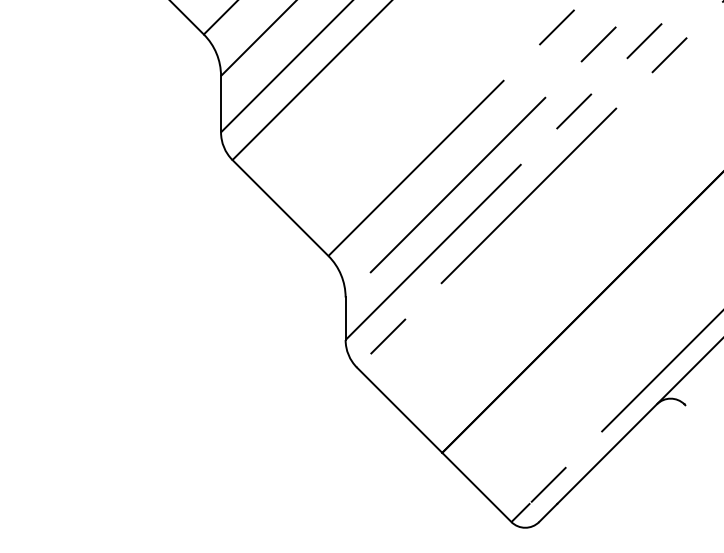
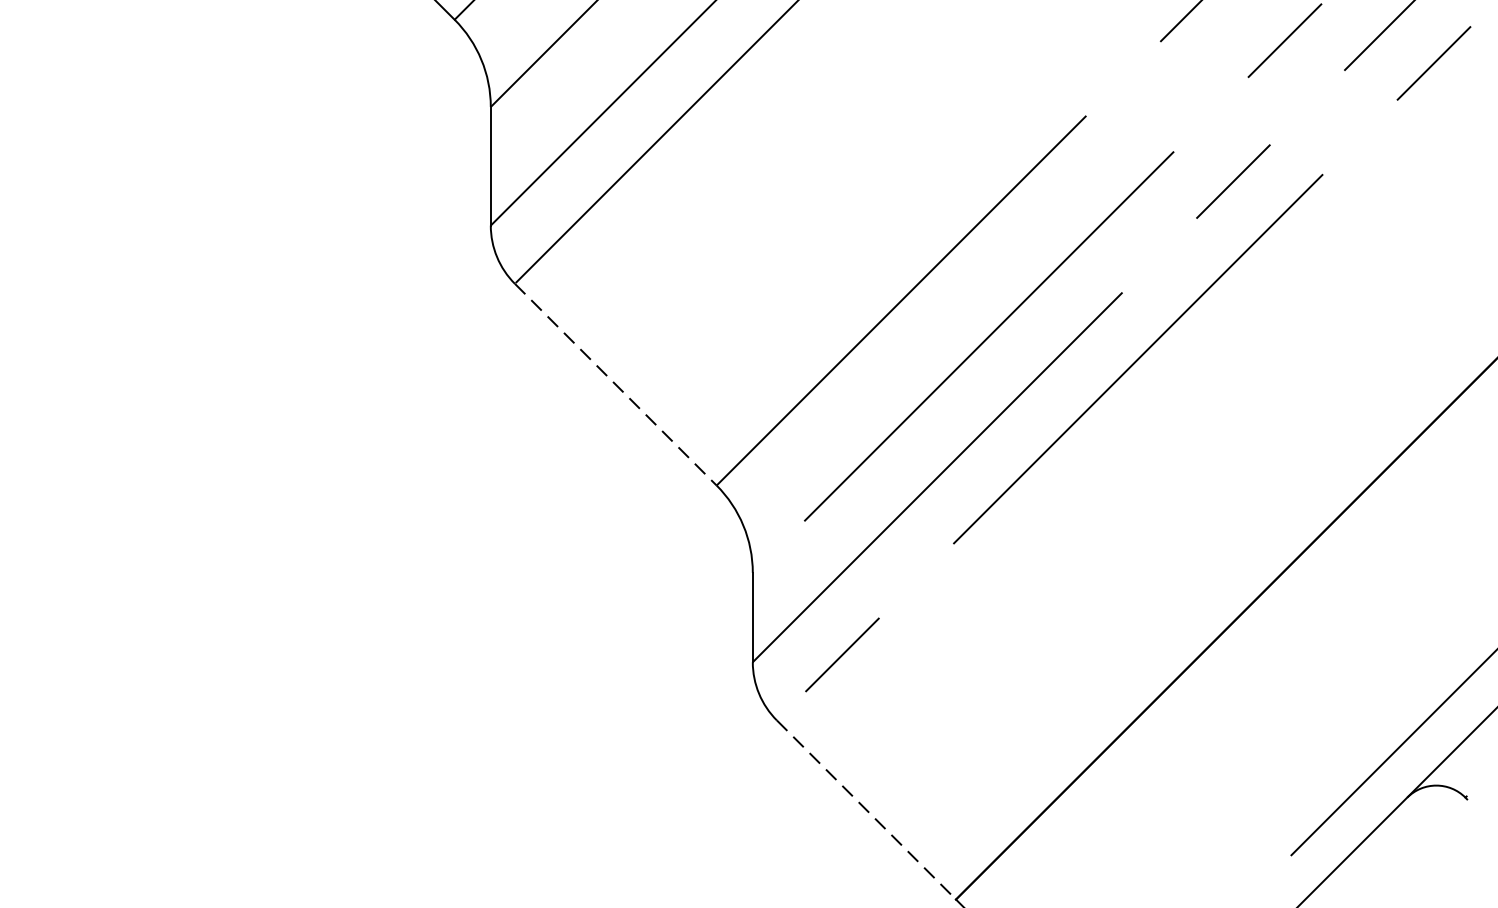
line: (280, 208) -> (615, 385), solid -> dashed
line: (400, 410) -> (868, 810), solid -> dashed

